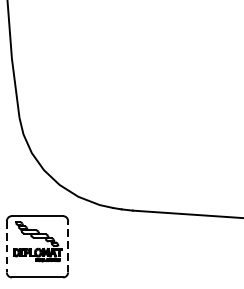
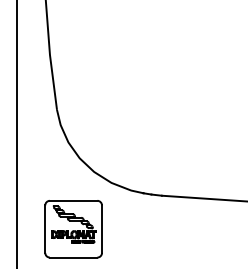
line: (7, 247) -> (45, 229), dashed -> solid
line: (68, 247) -> (102, 229), dashed -> solid

